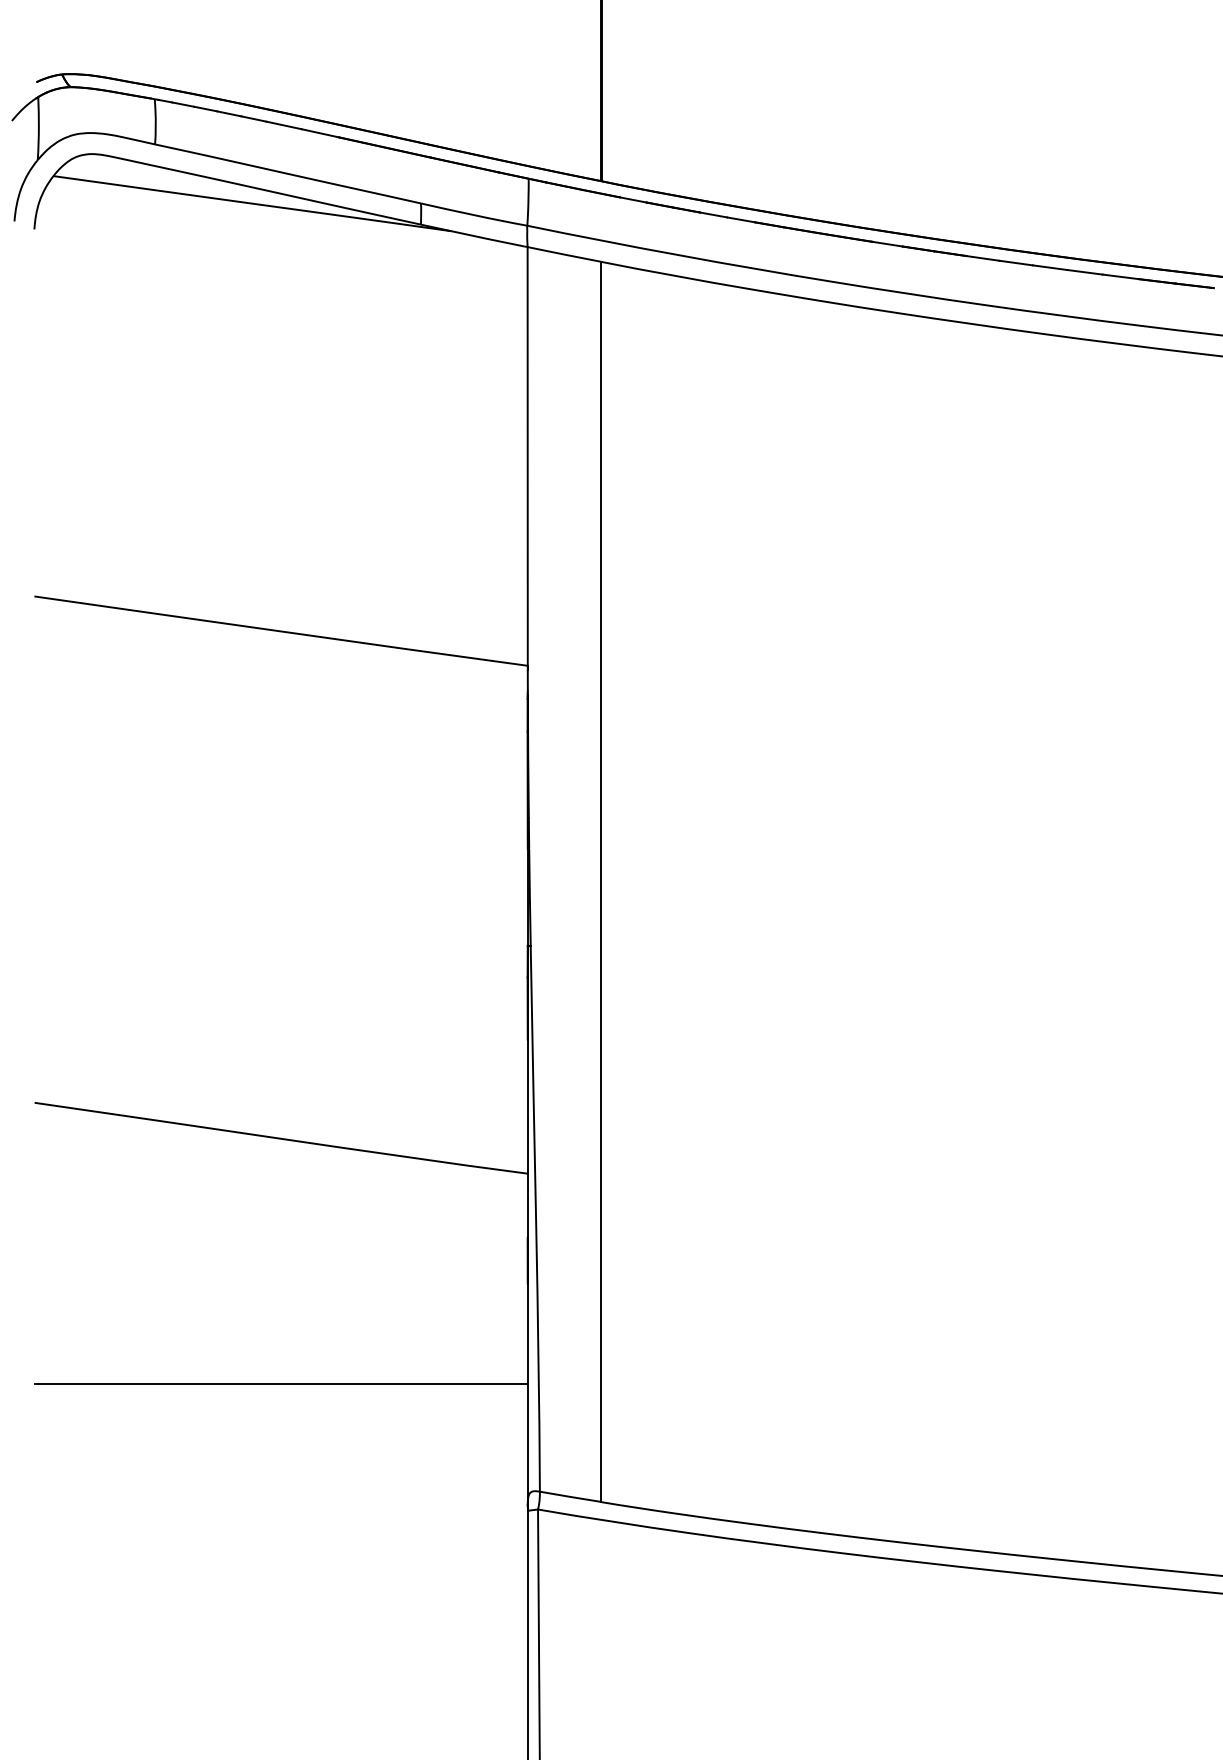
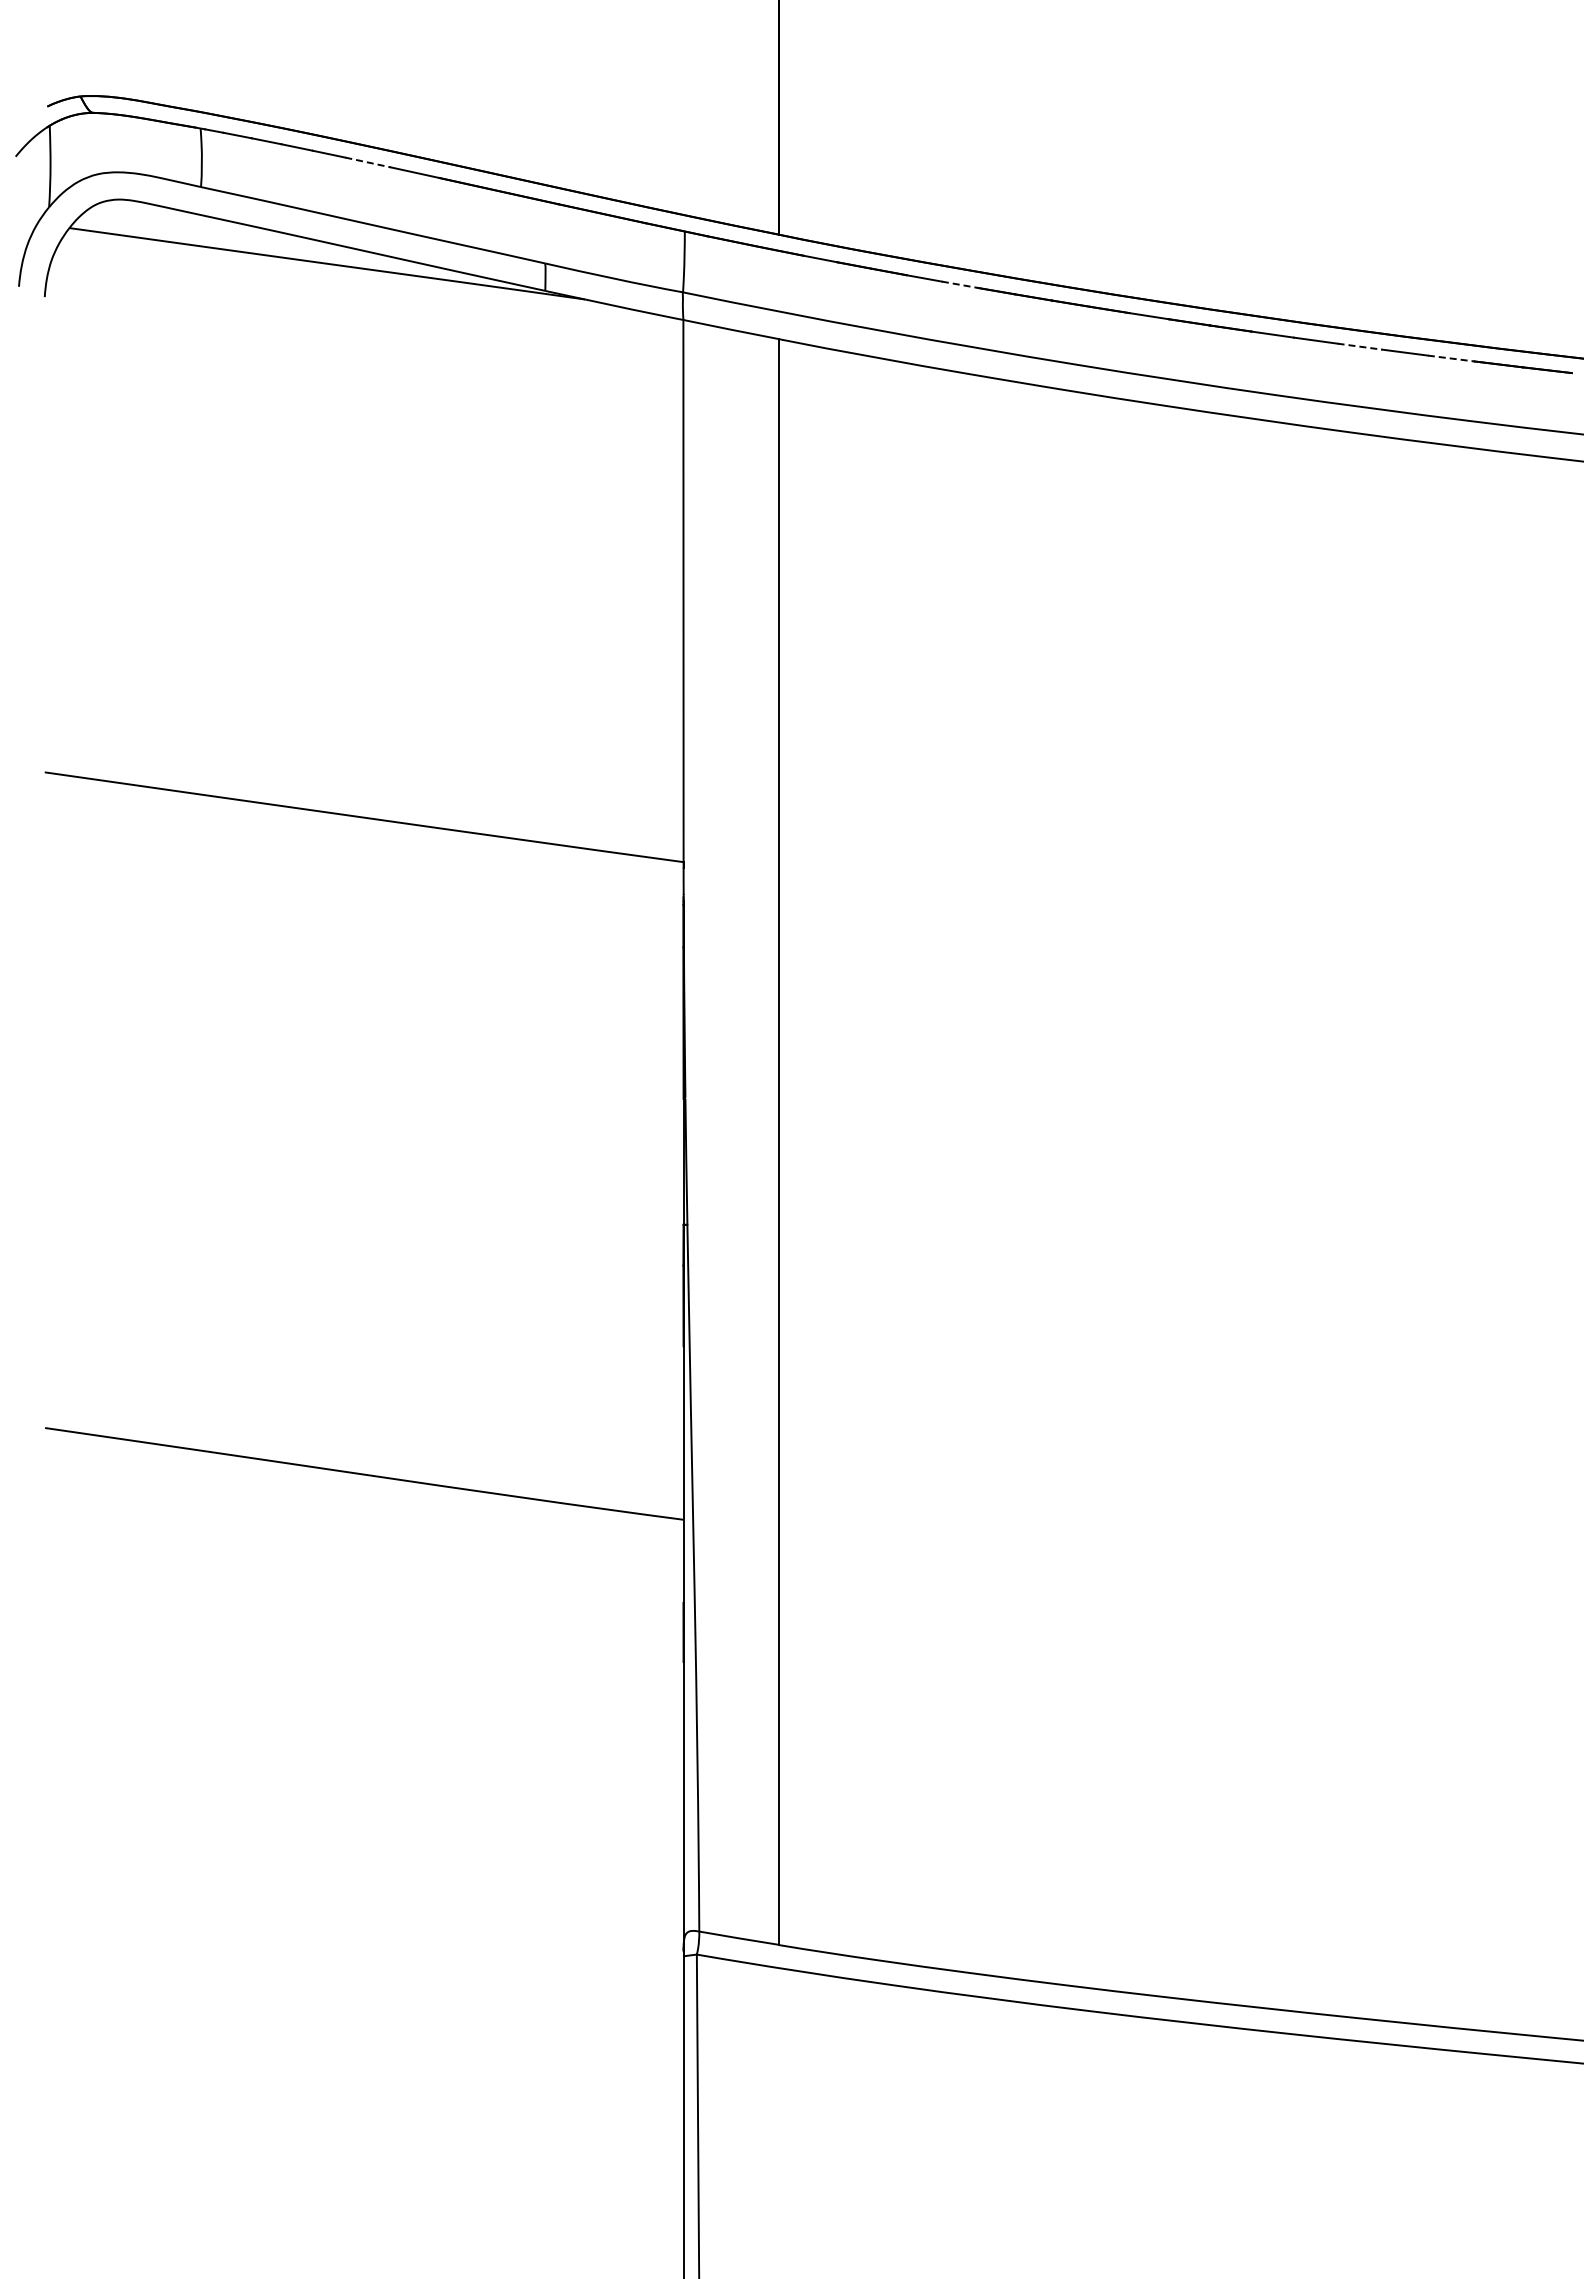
line: (284, 125) -> (368, 162), solid -> dashed
line: (741, 219) -> (960, 284), solid -> dashed
line: (1049, 267) -> (1359, 346), solid -> dashed
line: (1120, 276) -> (1451, 358), solid -> dashed
line: (281, 1384) -> (364, 1792), removed

